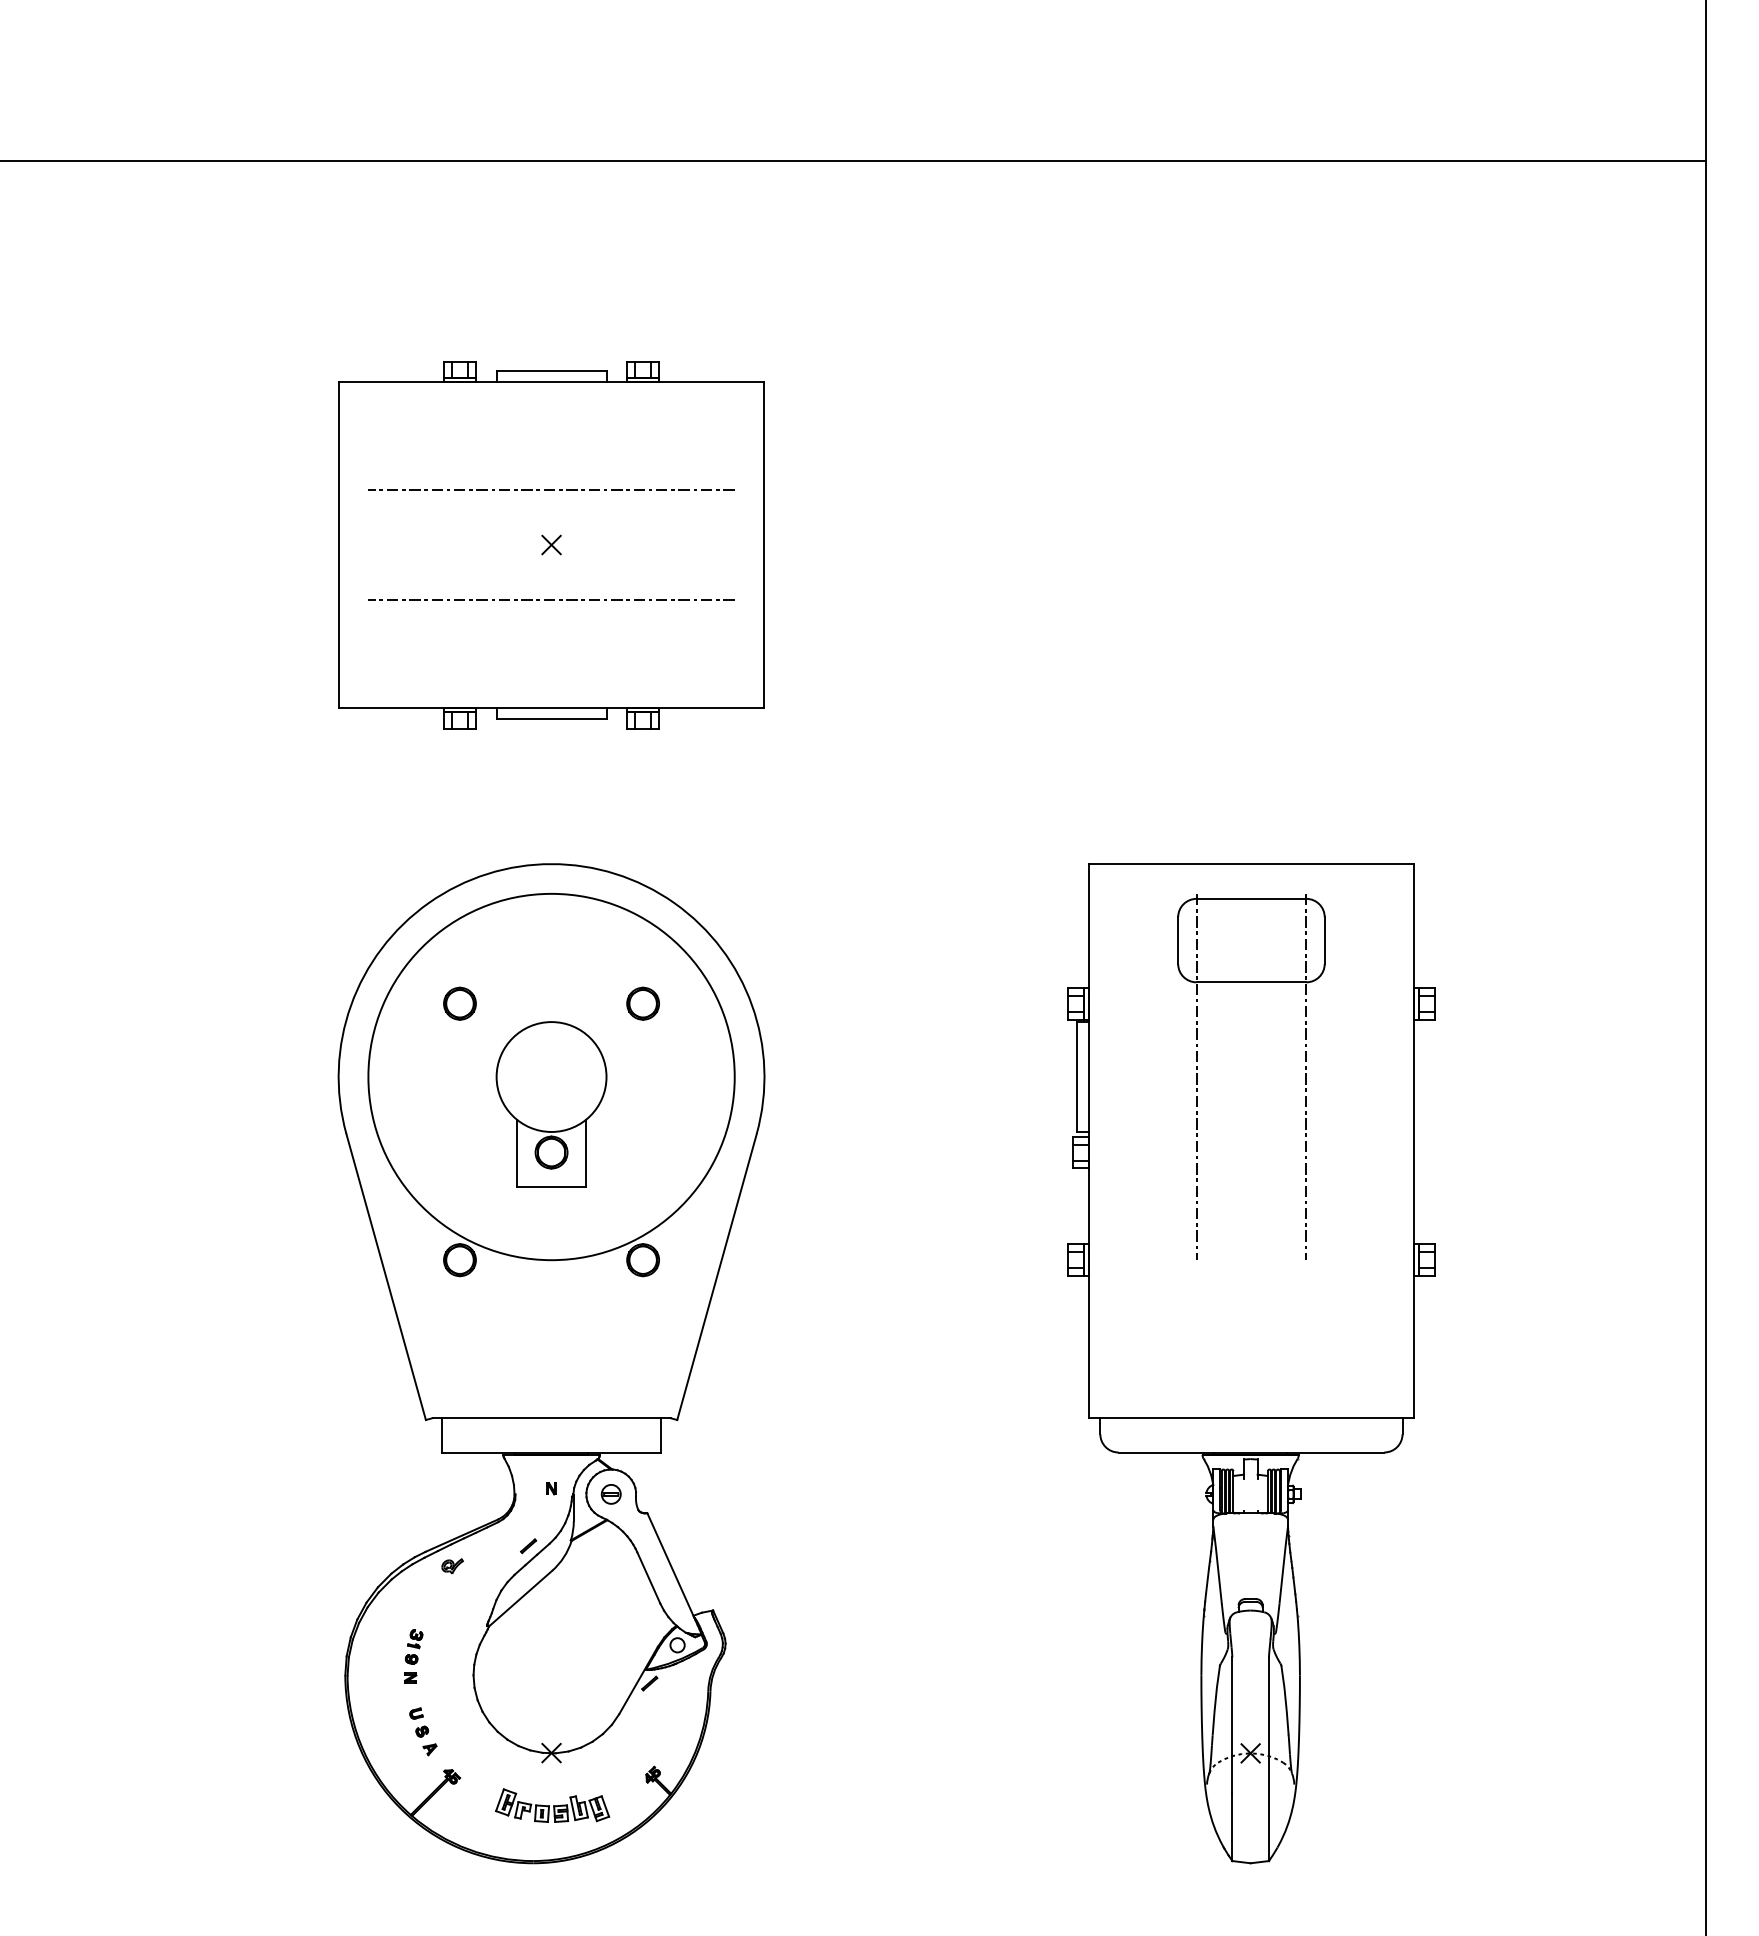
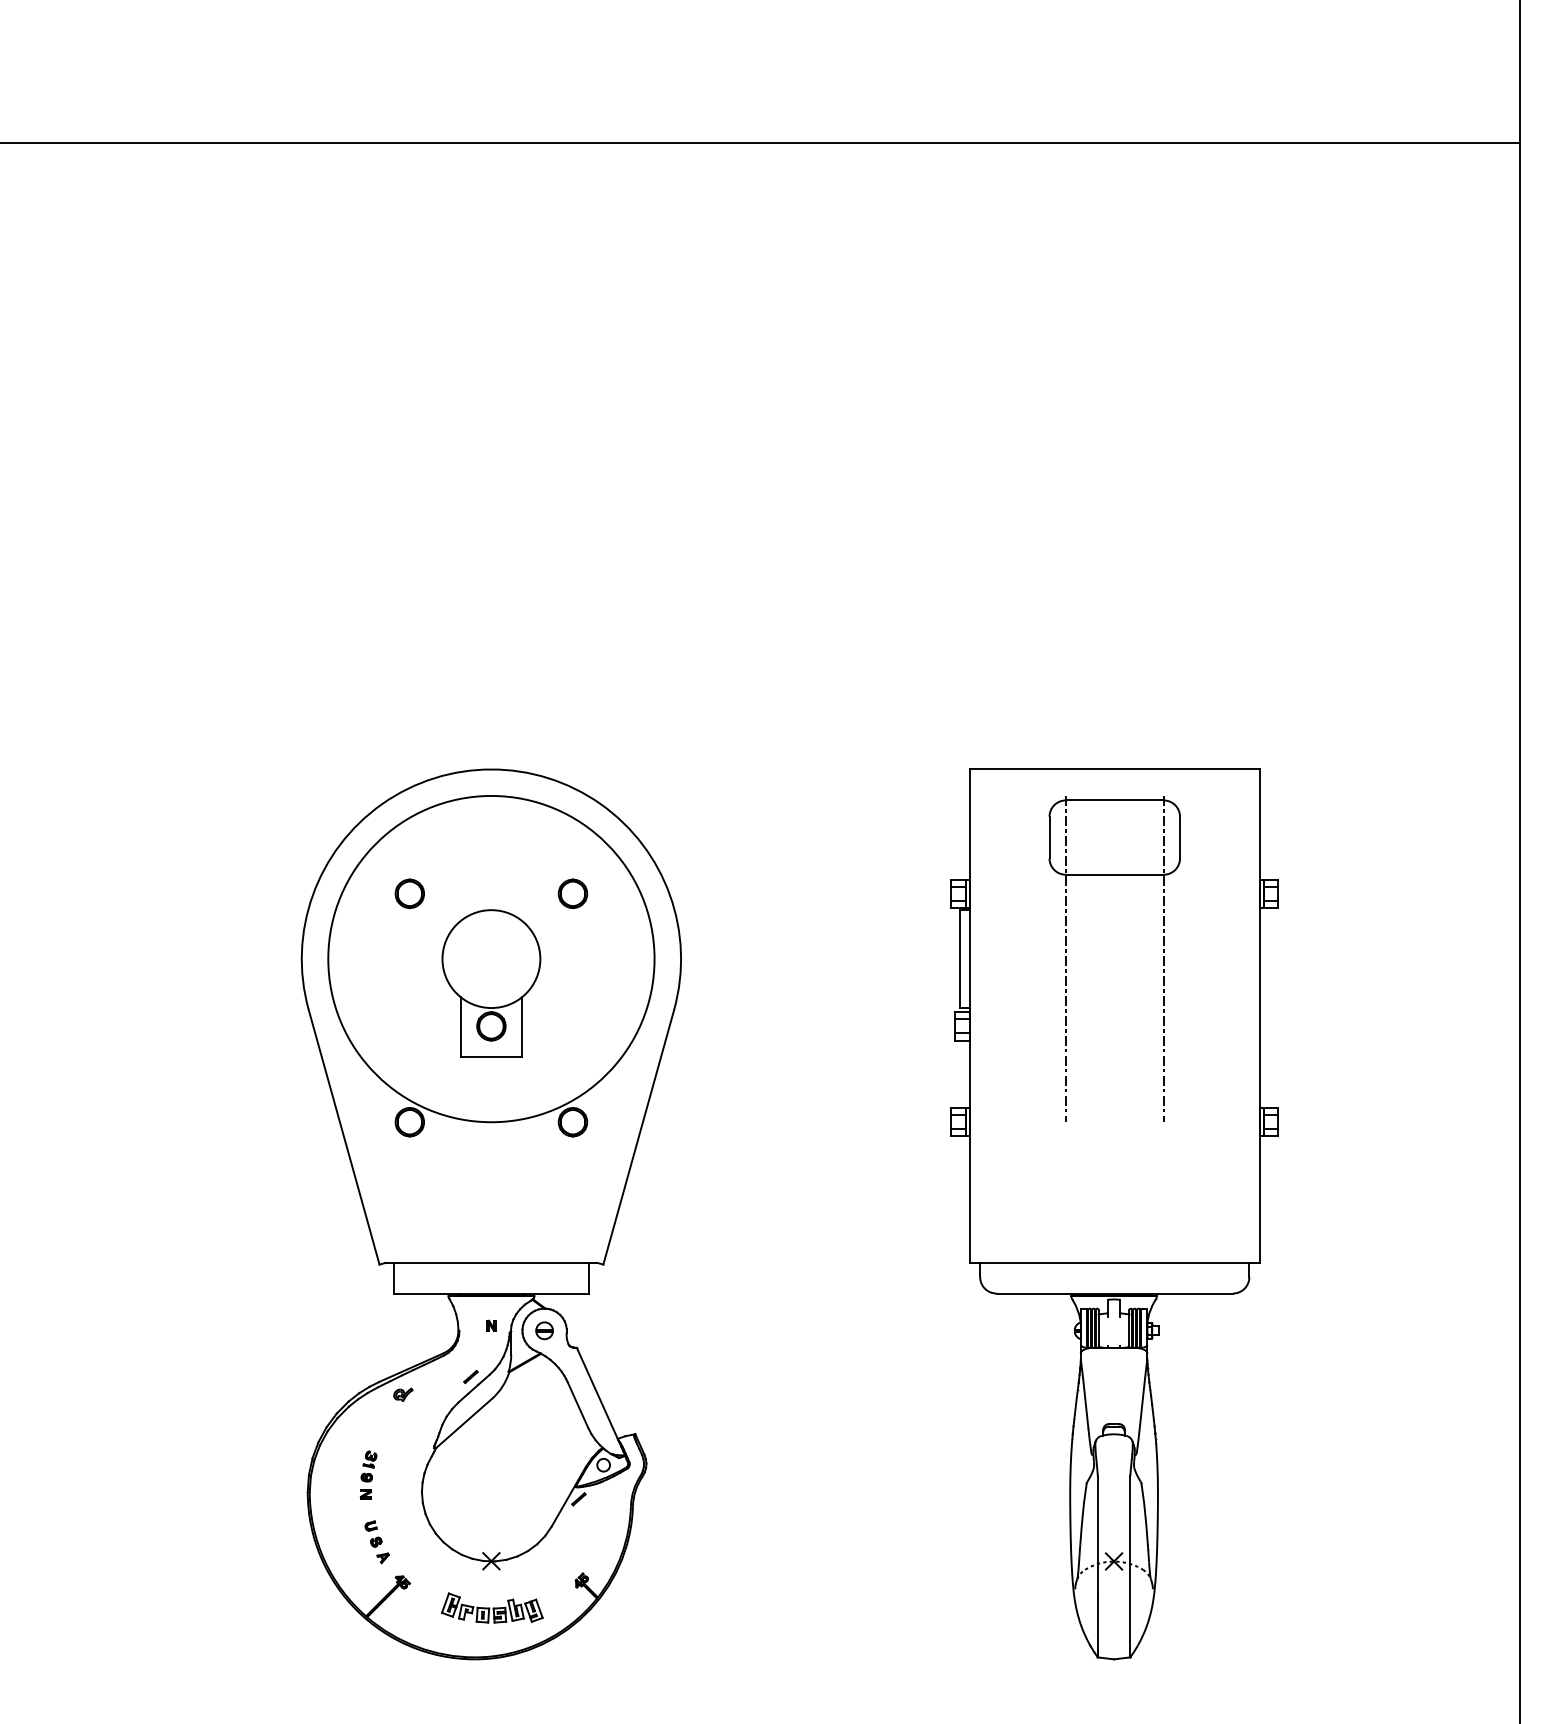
part: (551, 545) -> (491, 485), removed

